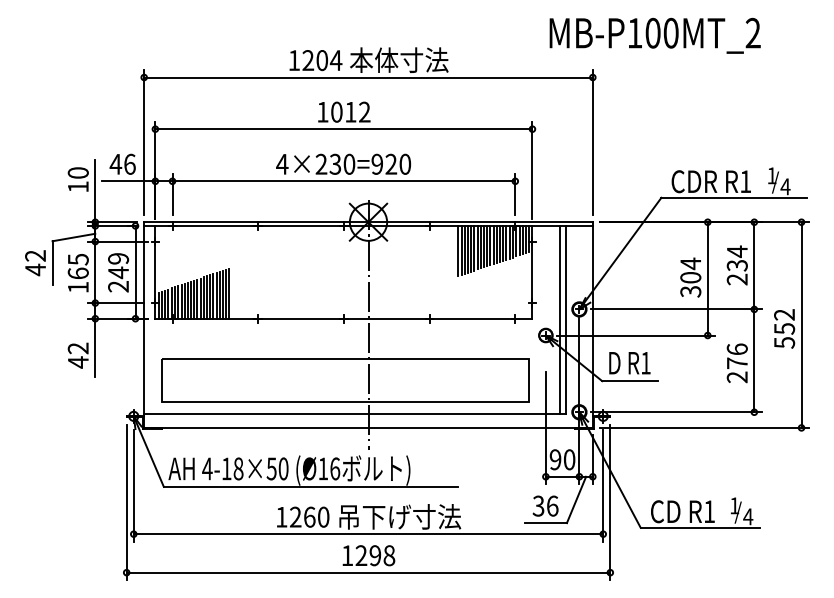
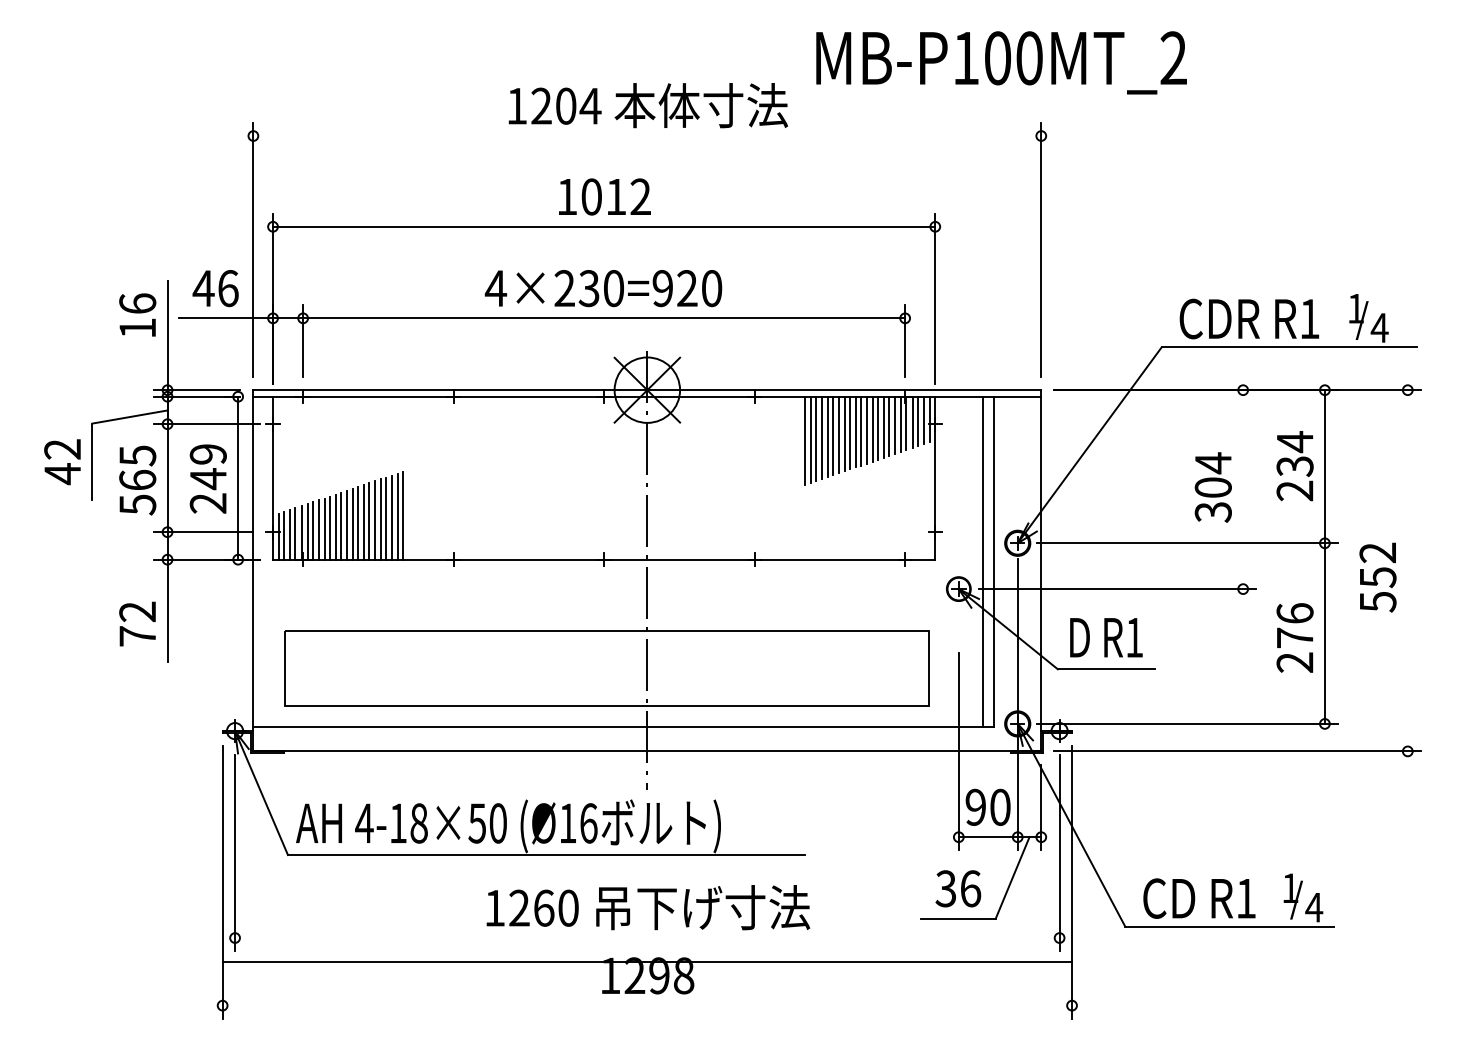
text: (654, 35) -> (1000, 62), moved
line: (368, 77) -> (647, 136), removed
text: (77, 172) -> (136, 302), 10 -> 16
line: (707, 278) -> (1242, 488), removed
text: (78, 287) -> (138, 504), 165 -> 565
line: (801, 324) -> (1407, 569), removed
text: (78, 362) -> (138, 636), 42 -> 72
line: (368, 534) -> (647, 938), removed
line: (368, 572) -> (647, 961), moved

